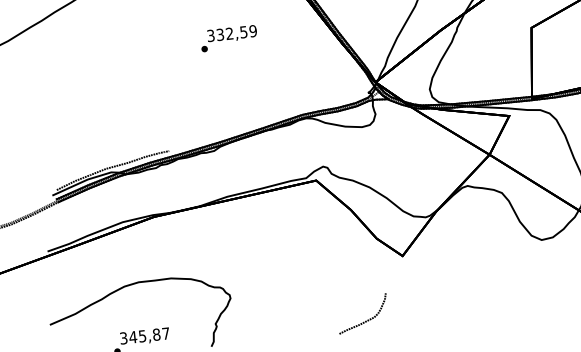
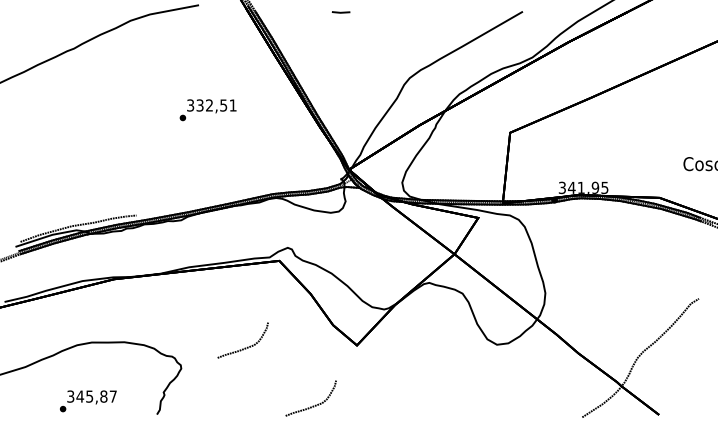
text: (252, 31) -> (232, 105), 332,59 -> 332,51
curve: (291, 270) -> (244, 347), added

